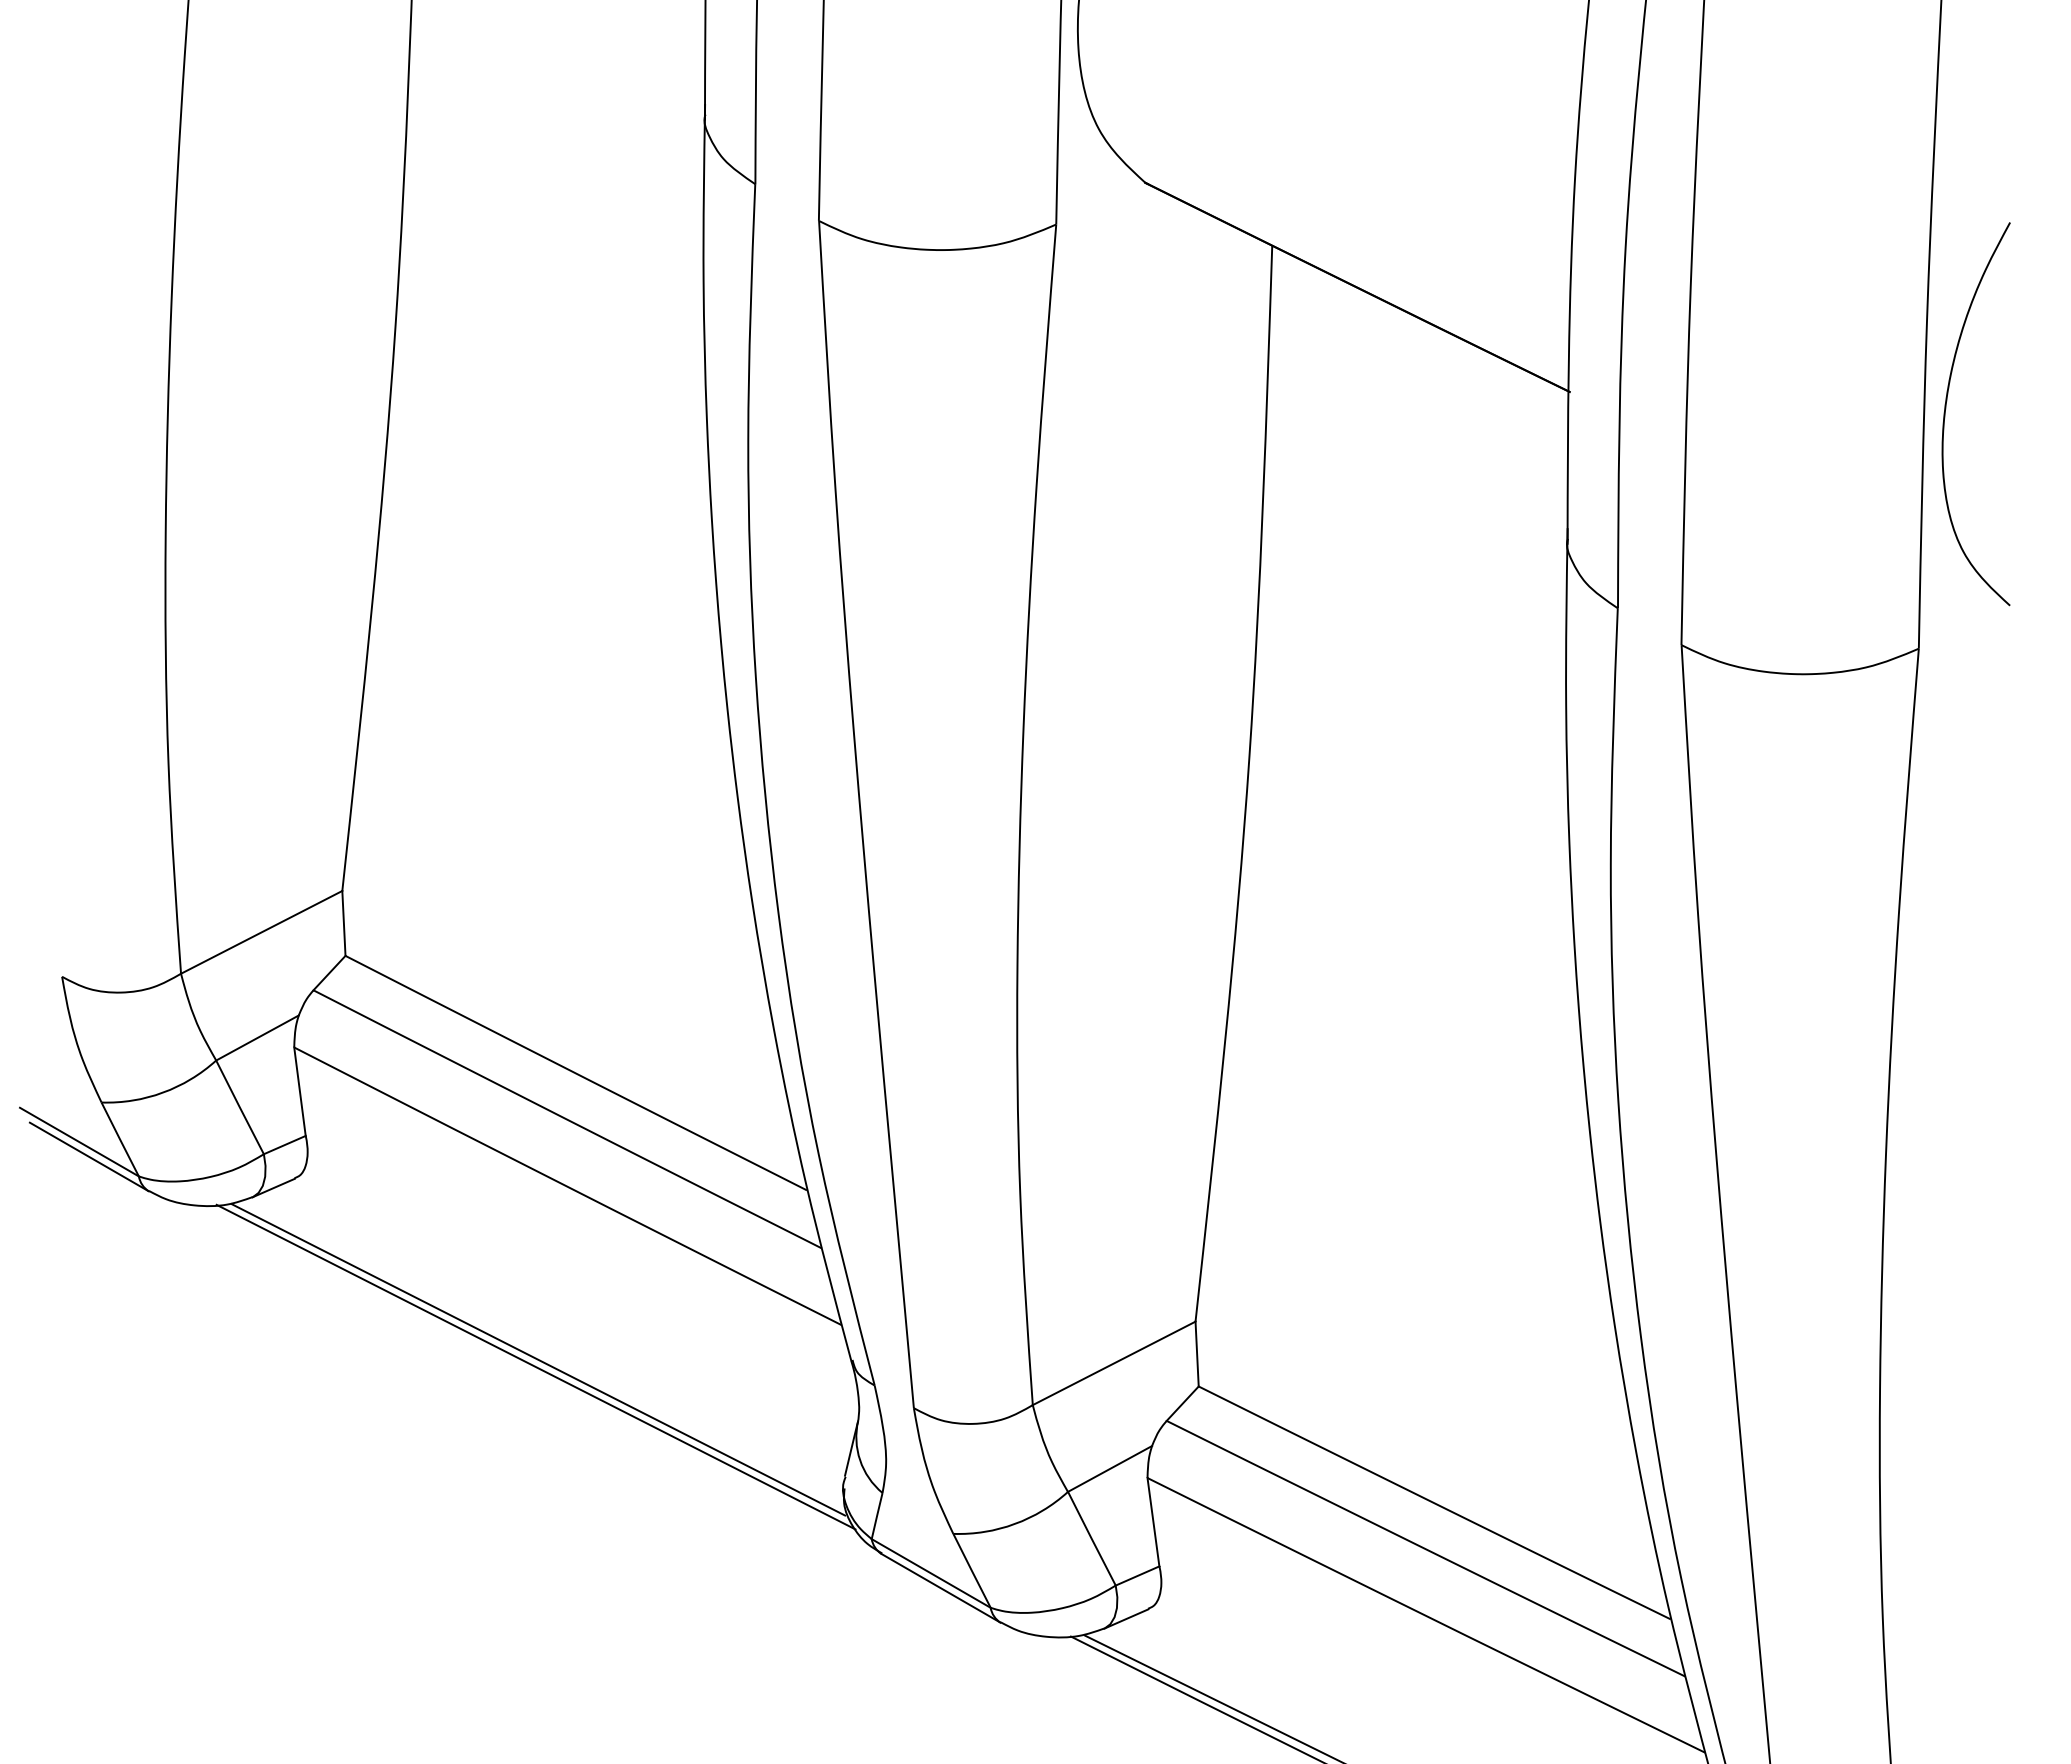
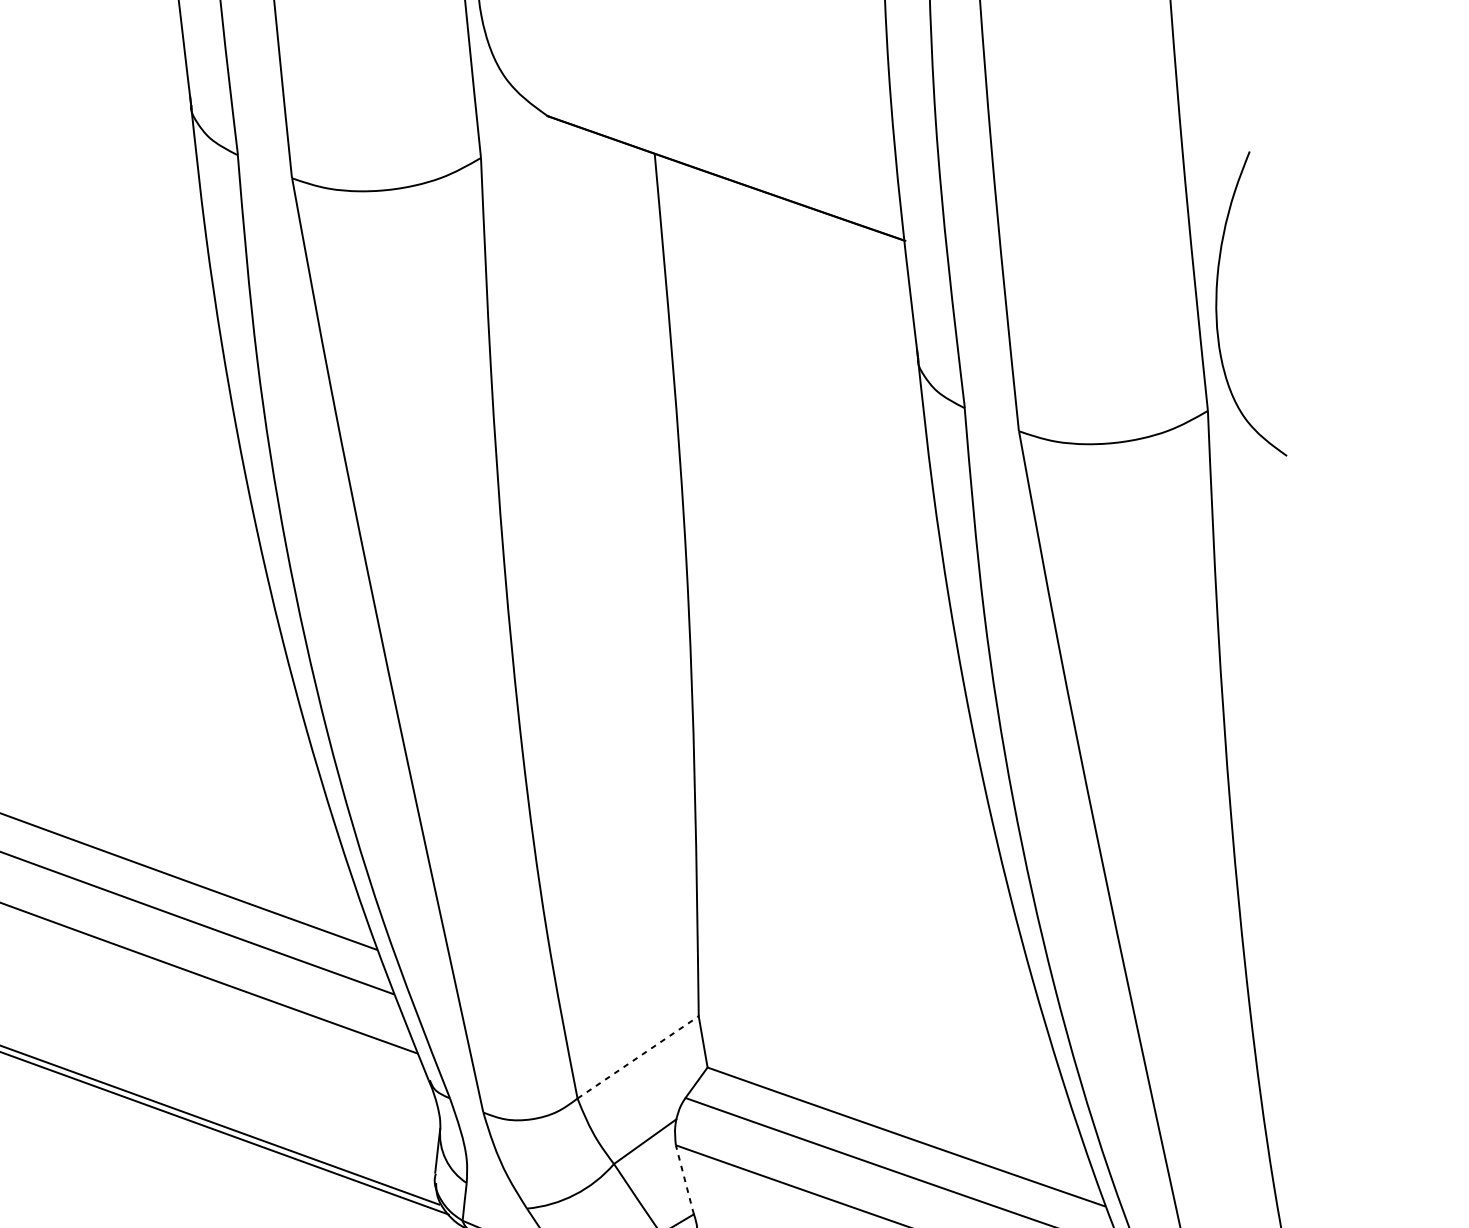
curve: (1946, 408) -> (1217, 305), moved
line: (1114, 1363) -> (638, 1057), solid -> dashed
line: (1153, 1522) -> (684, 1180), solid -> dashed

